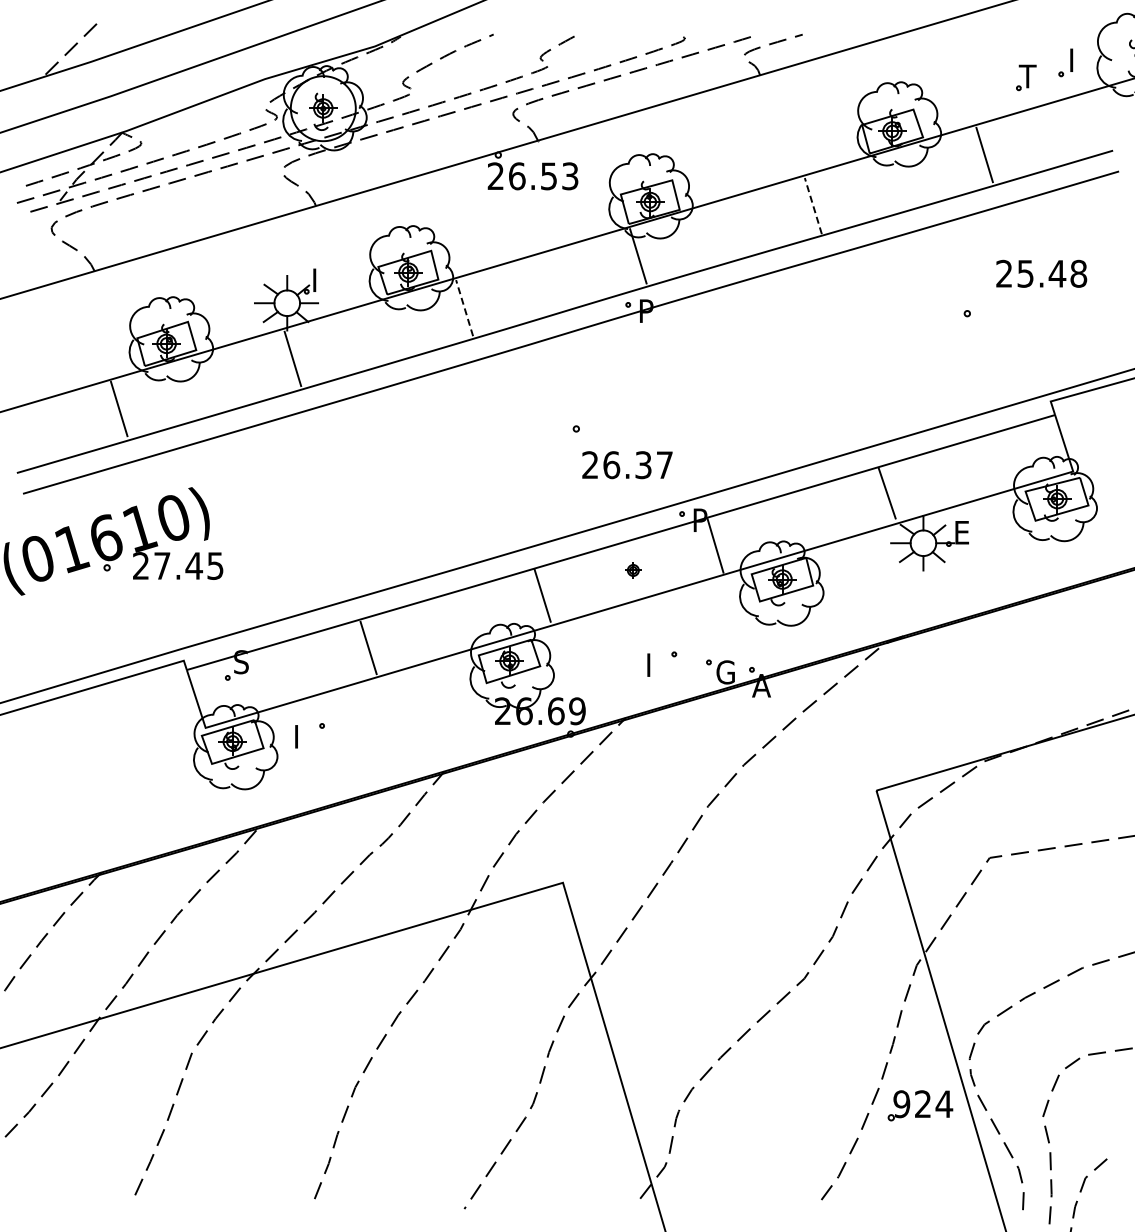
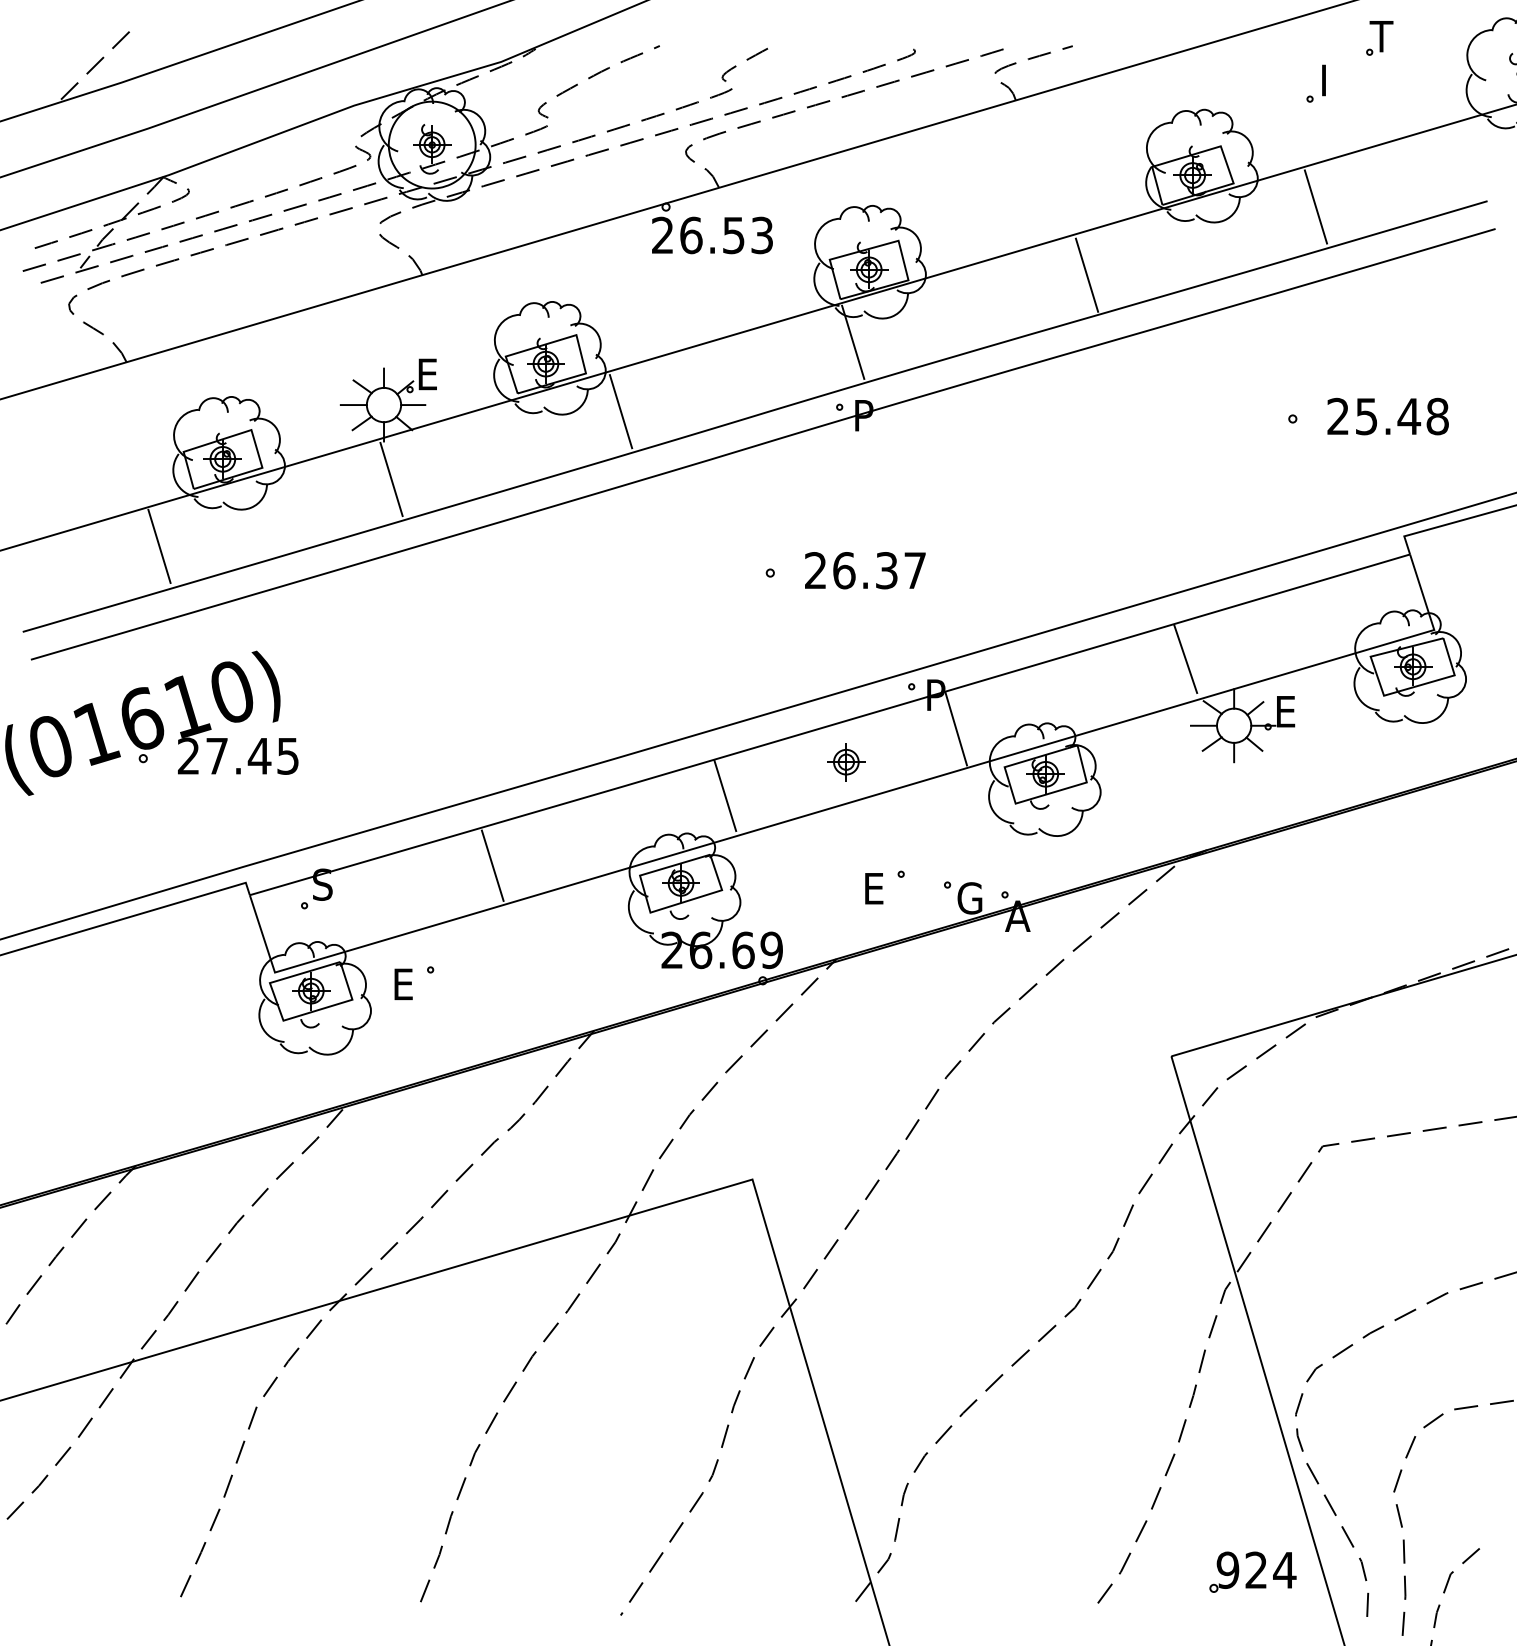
part: (1065, 62) -> (1315, 83), moved
part: (1026, 77) -> (1379, 37), moved
line: (813, 205) -> (1087, 274), dashed -> solid
text: (1041, 273) -> (1387, 416), moved
text: (321, 279) -> (429, 373), I -> E
line: (464, 307) -> (620, 410), dashed -> solid
text: (627, 465) -> (865, 571), moved
part: (633, 570) -> (846, 762), size x1.67
text: (655, 664) -> (876, 887), I -> E
text: (303, 736) -> (405, 984), I -> E
part: (920, 1105) -> (1252, 1571), moved

